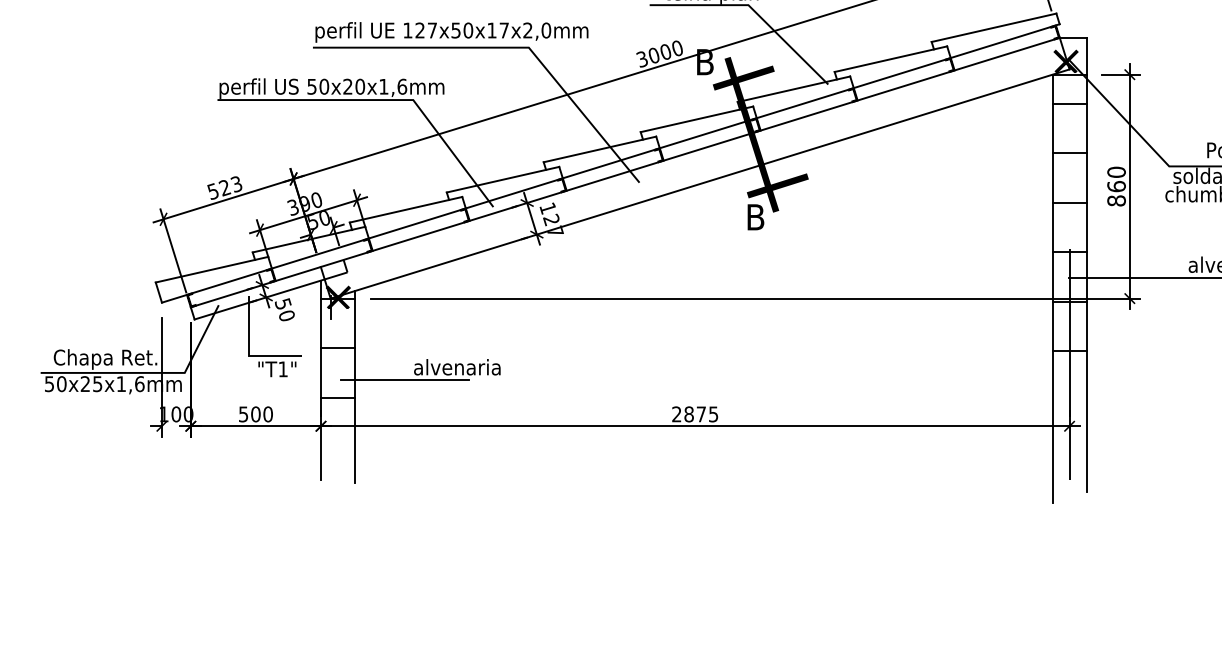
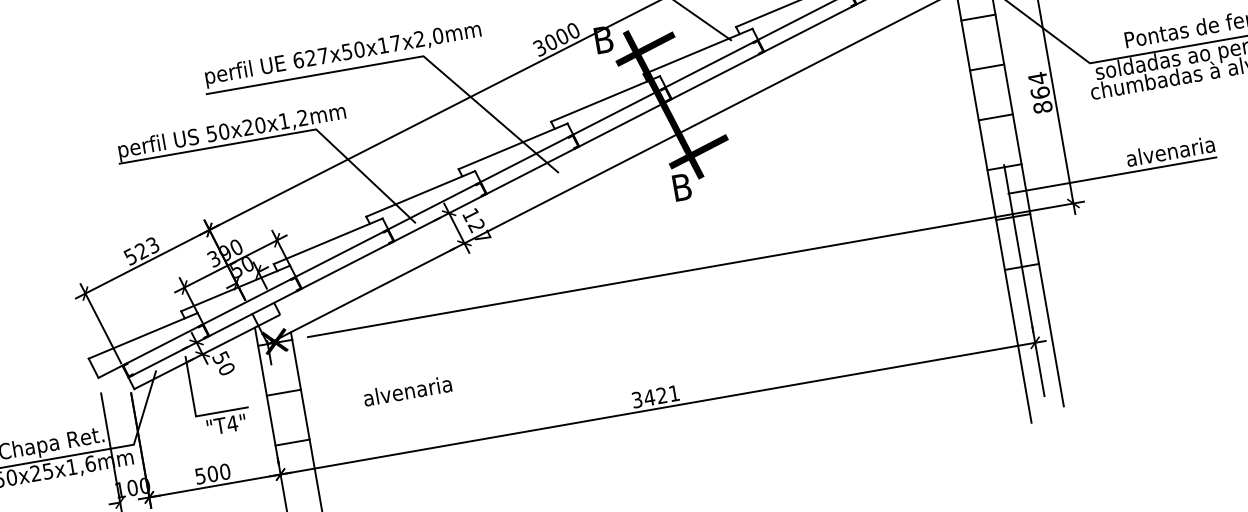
text: (407, 30) -> (298, 60), 127x50x17x2,0mm -> 627x50x17x2,0mm
text: (402, 86) -> (302, 117), 50x20x1,6mm -> 50x20x1,2mm
text: (1116, 172) -> (1037, 78), 860 -> 864
text: (283, 369) -> (232, 423), "T1" -> "T4"
line: (404, 379) -> (356, 412), removed
text: (695, 414) -> (656, 396), 2875 -> 3421

